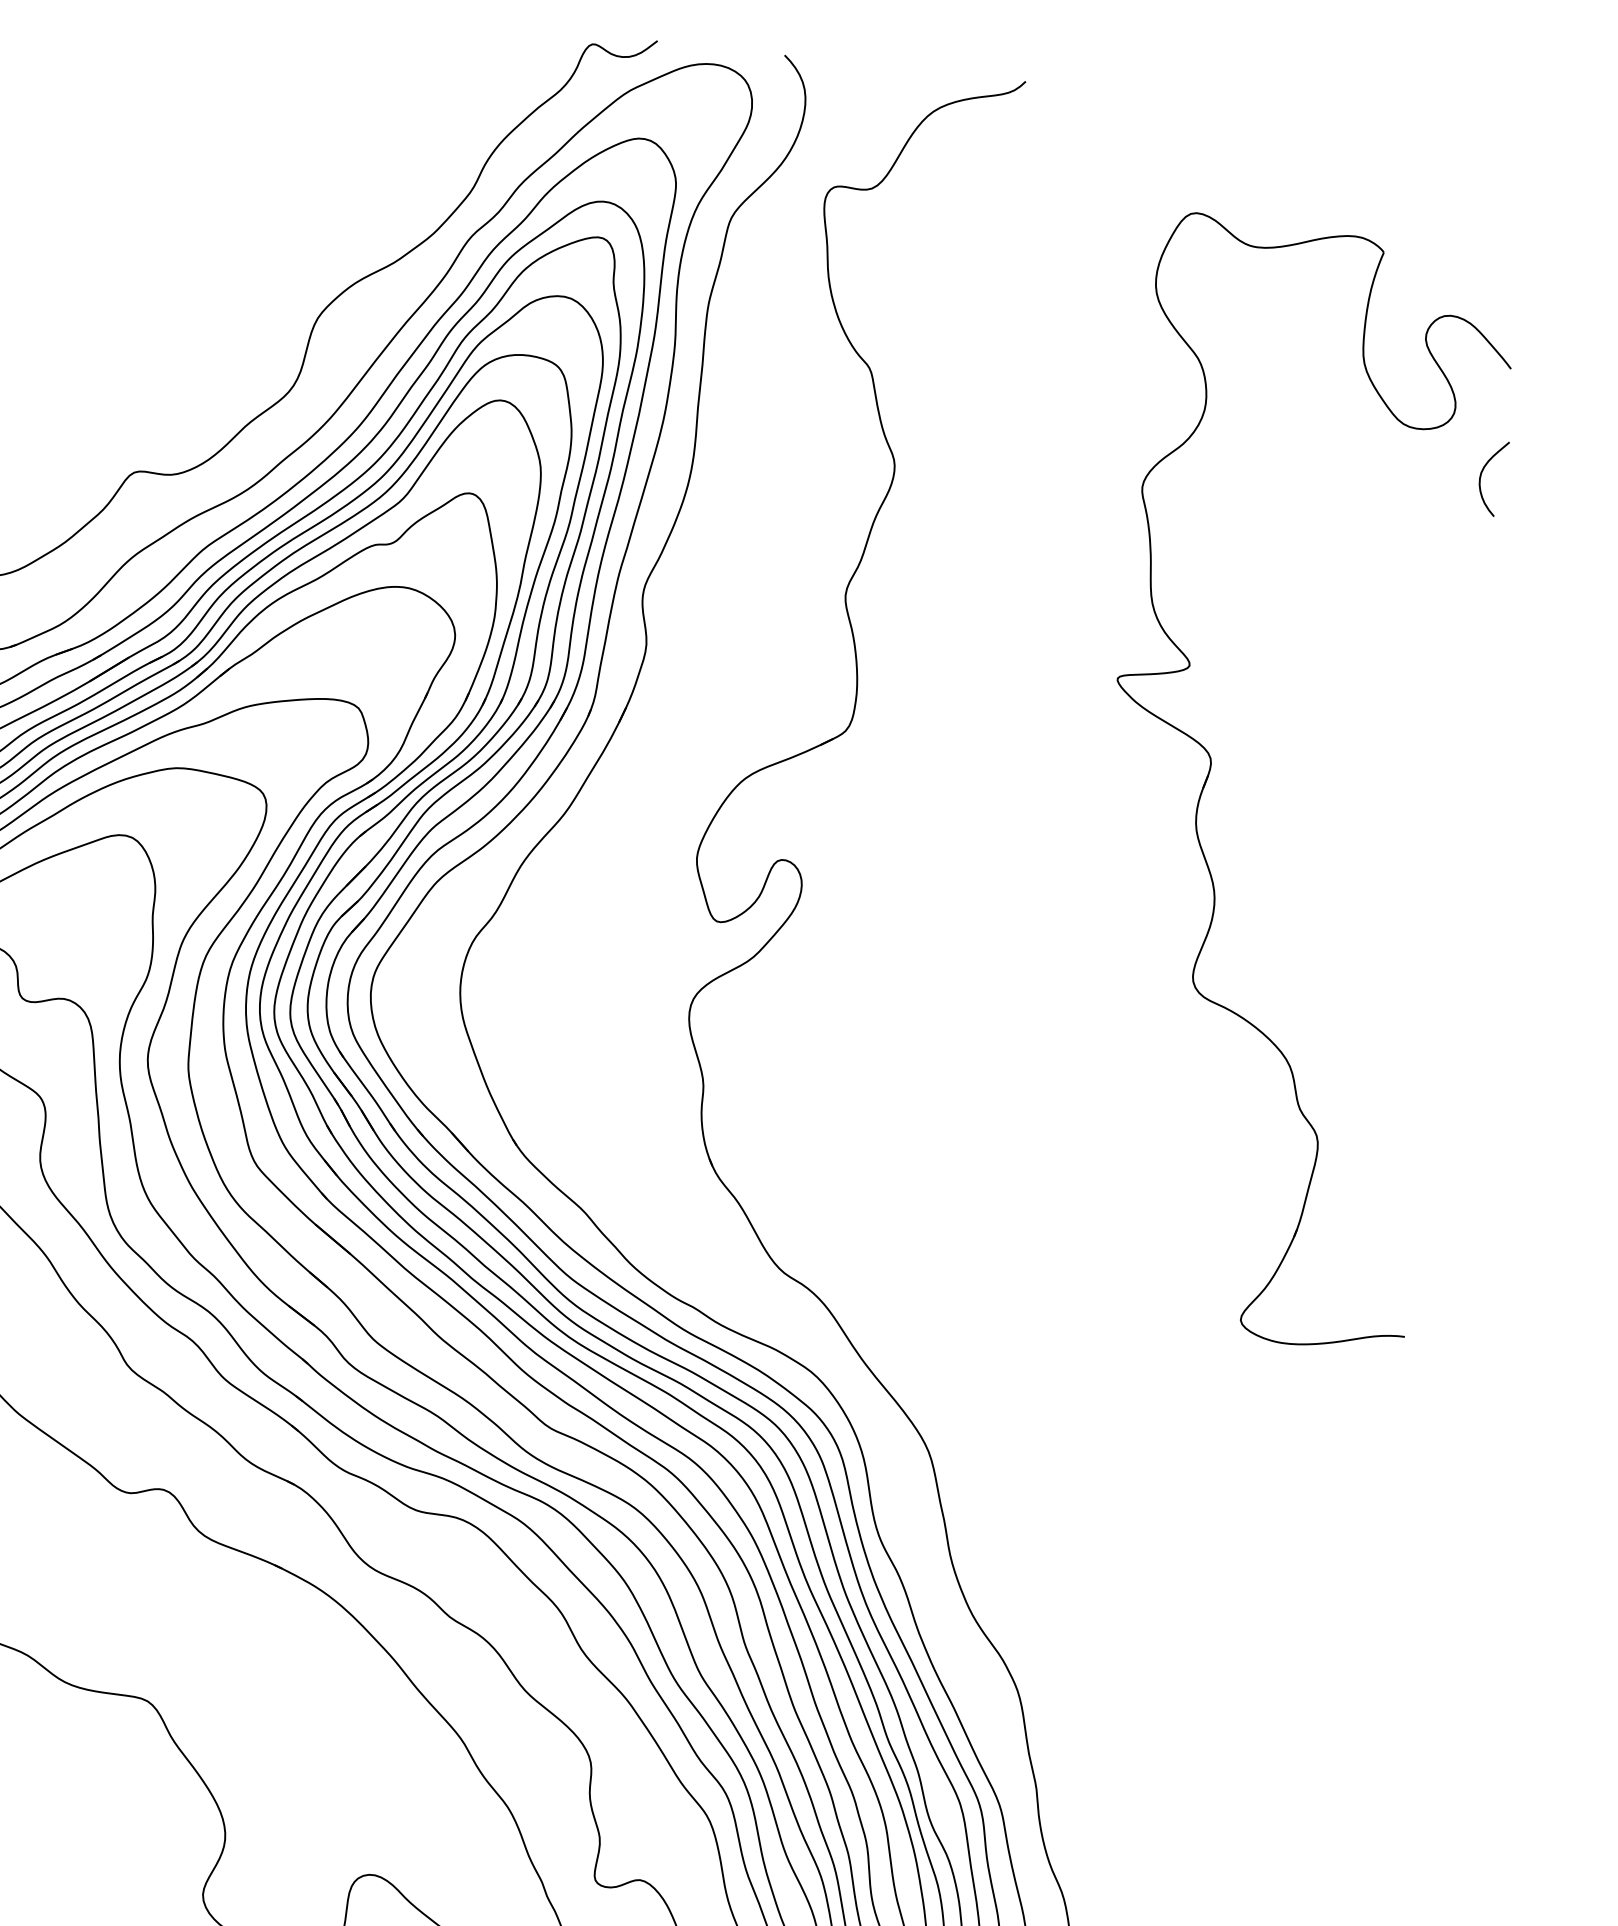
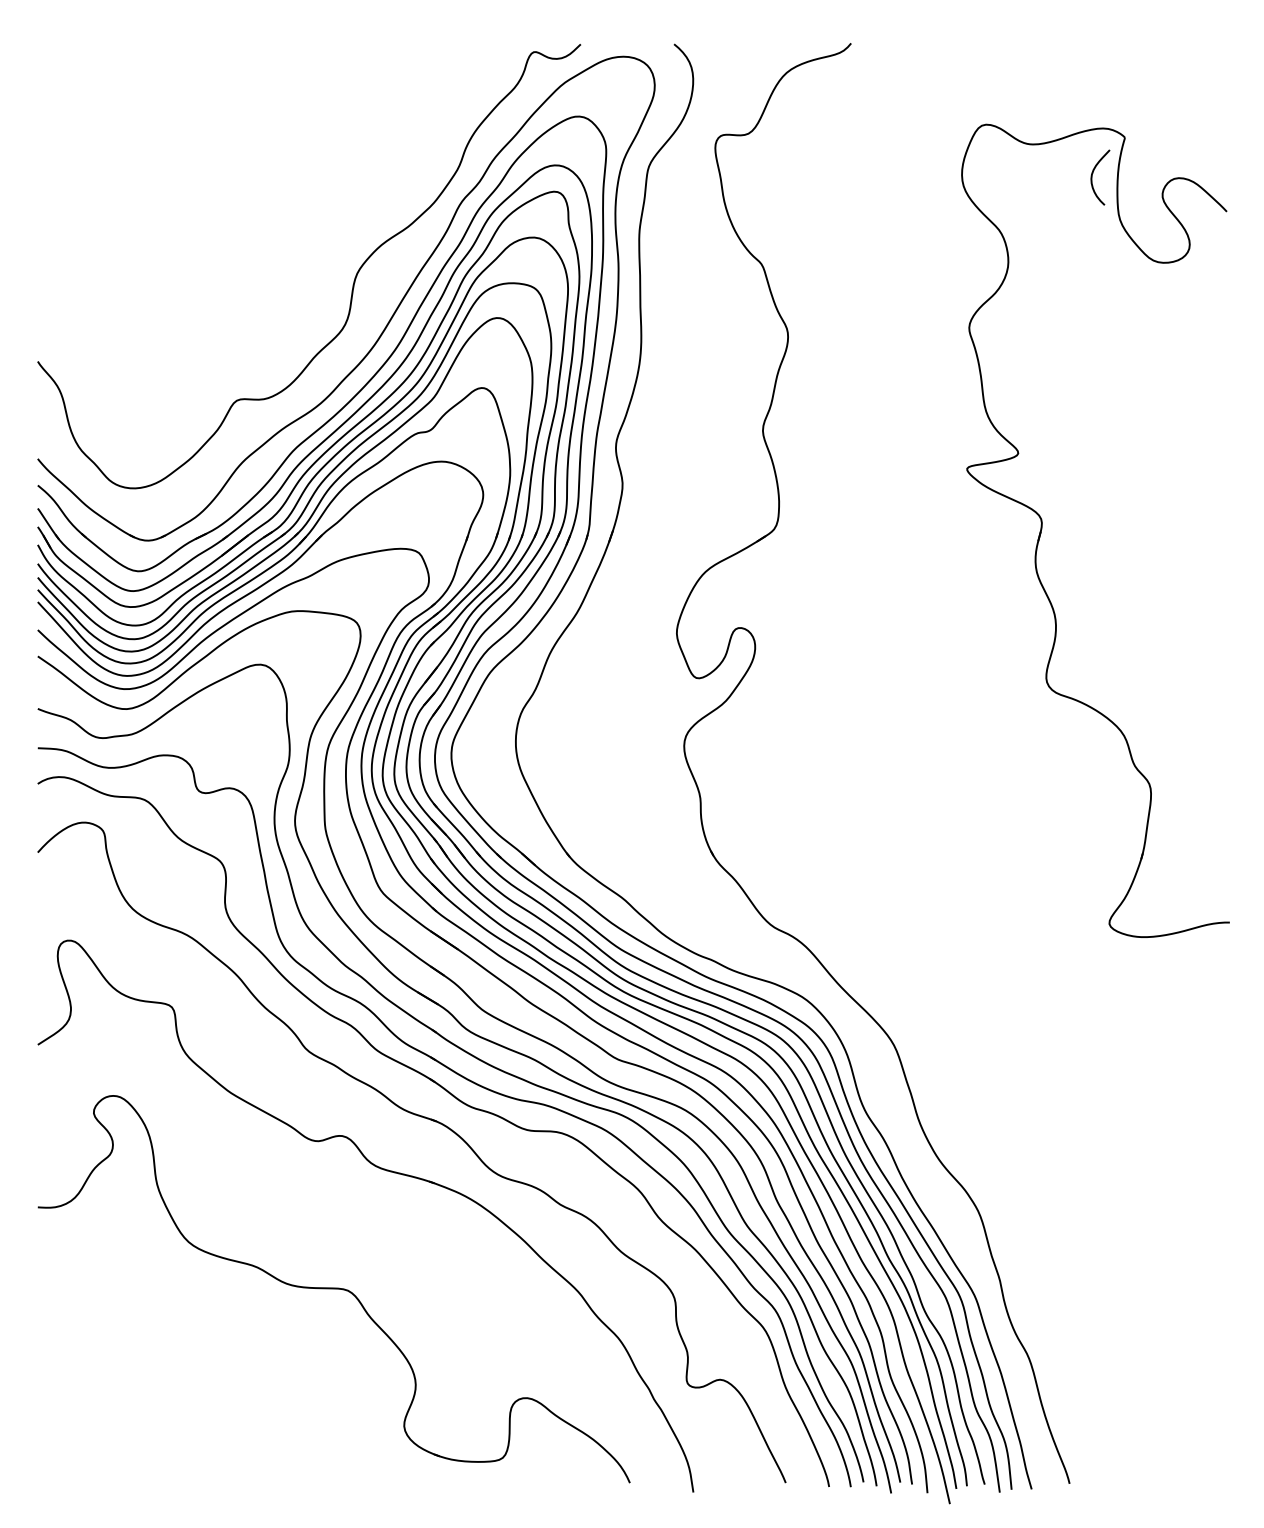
curve: (1481, 476) -> (1092, 177), moved

